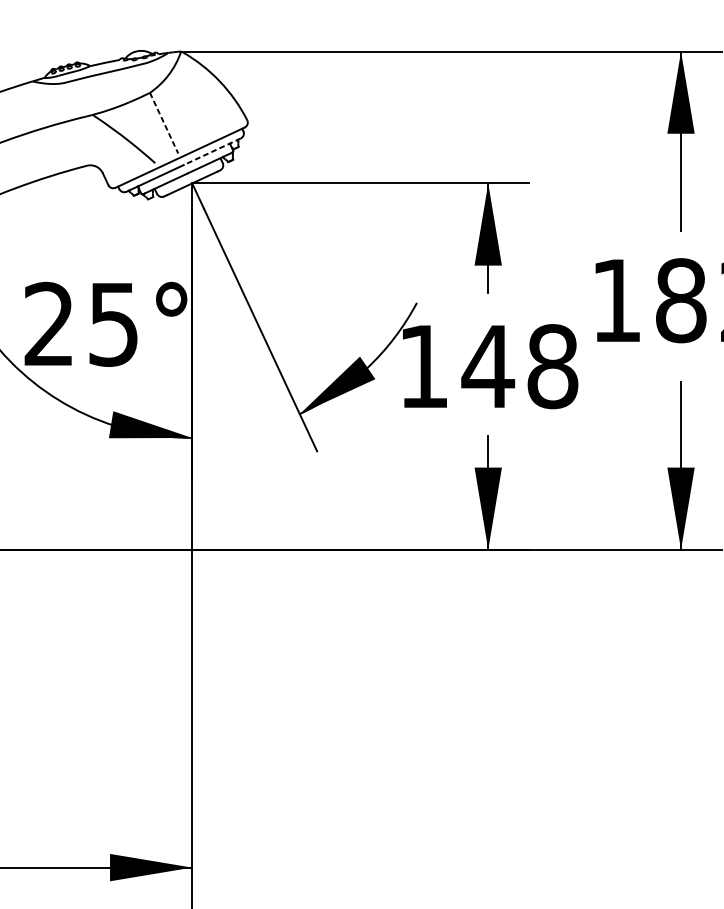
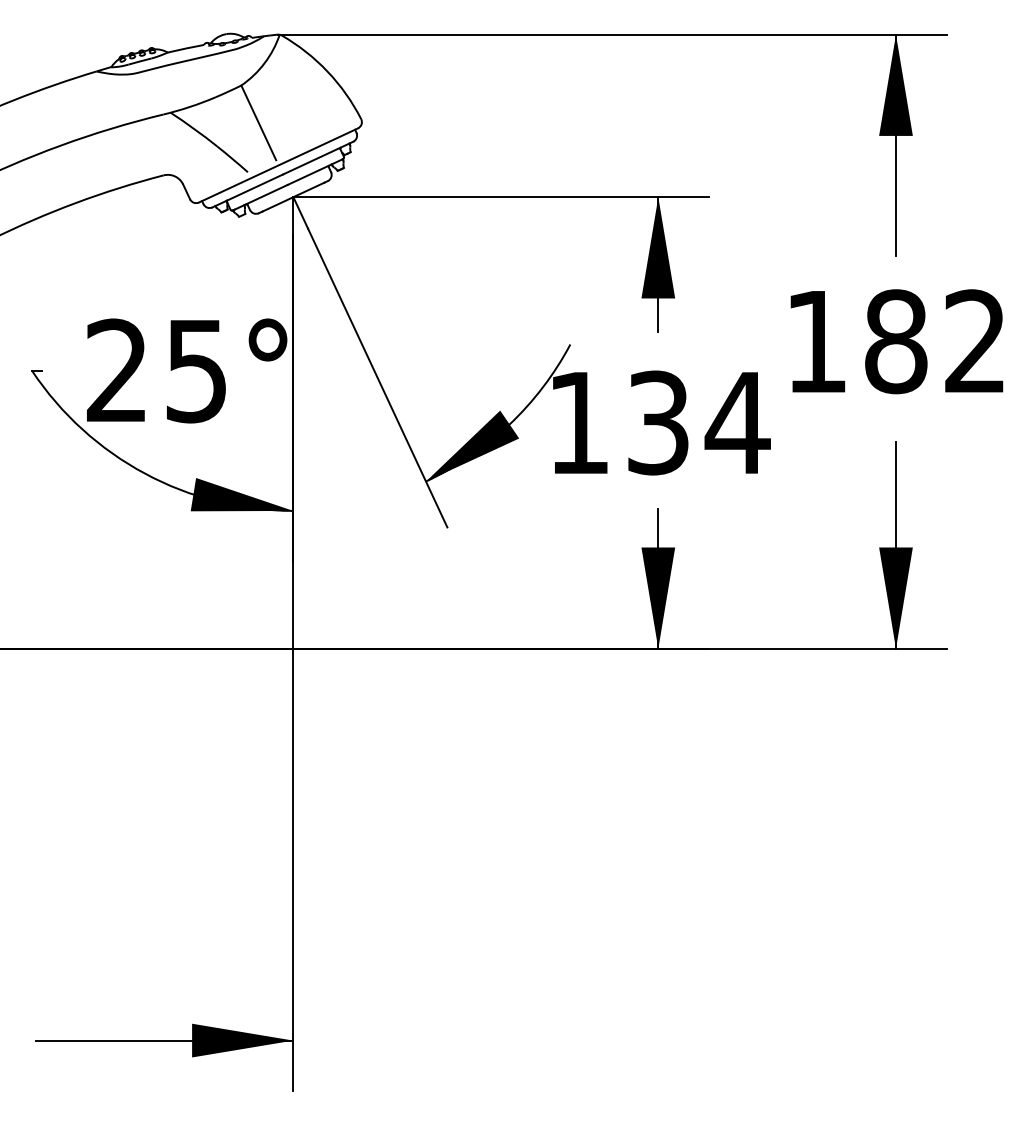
line: (163, 123) -> (258, 123), dashed -> solid
line: (212, 152) -> (318, 158), dashed -> solid
text: (520, 366) -> (697, 422), 148 -> 134

